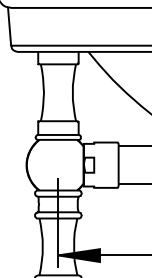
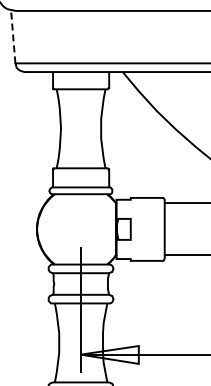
line: (9, 26) -> (13, 36), solid -> dashed
fill: (78, 255) -> (109, 354), removed

